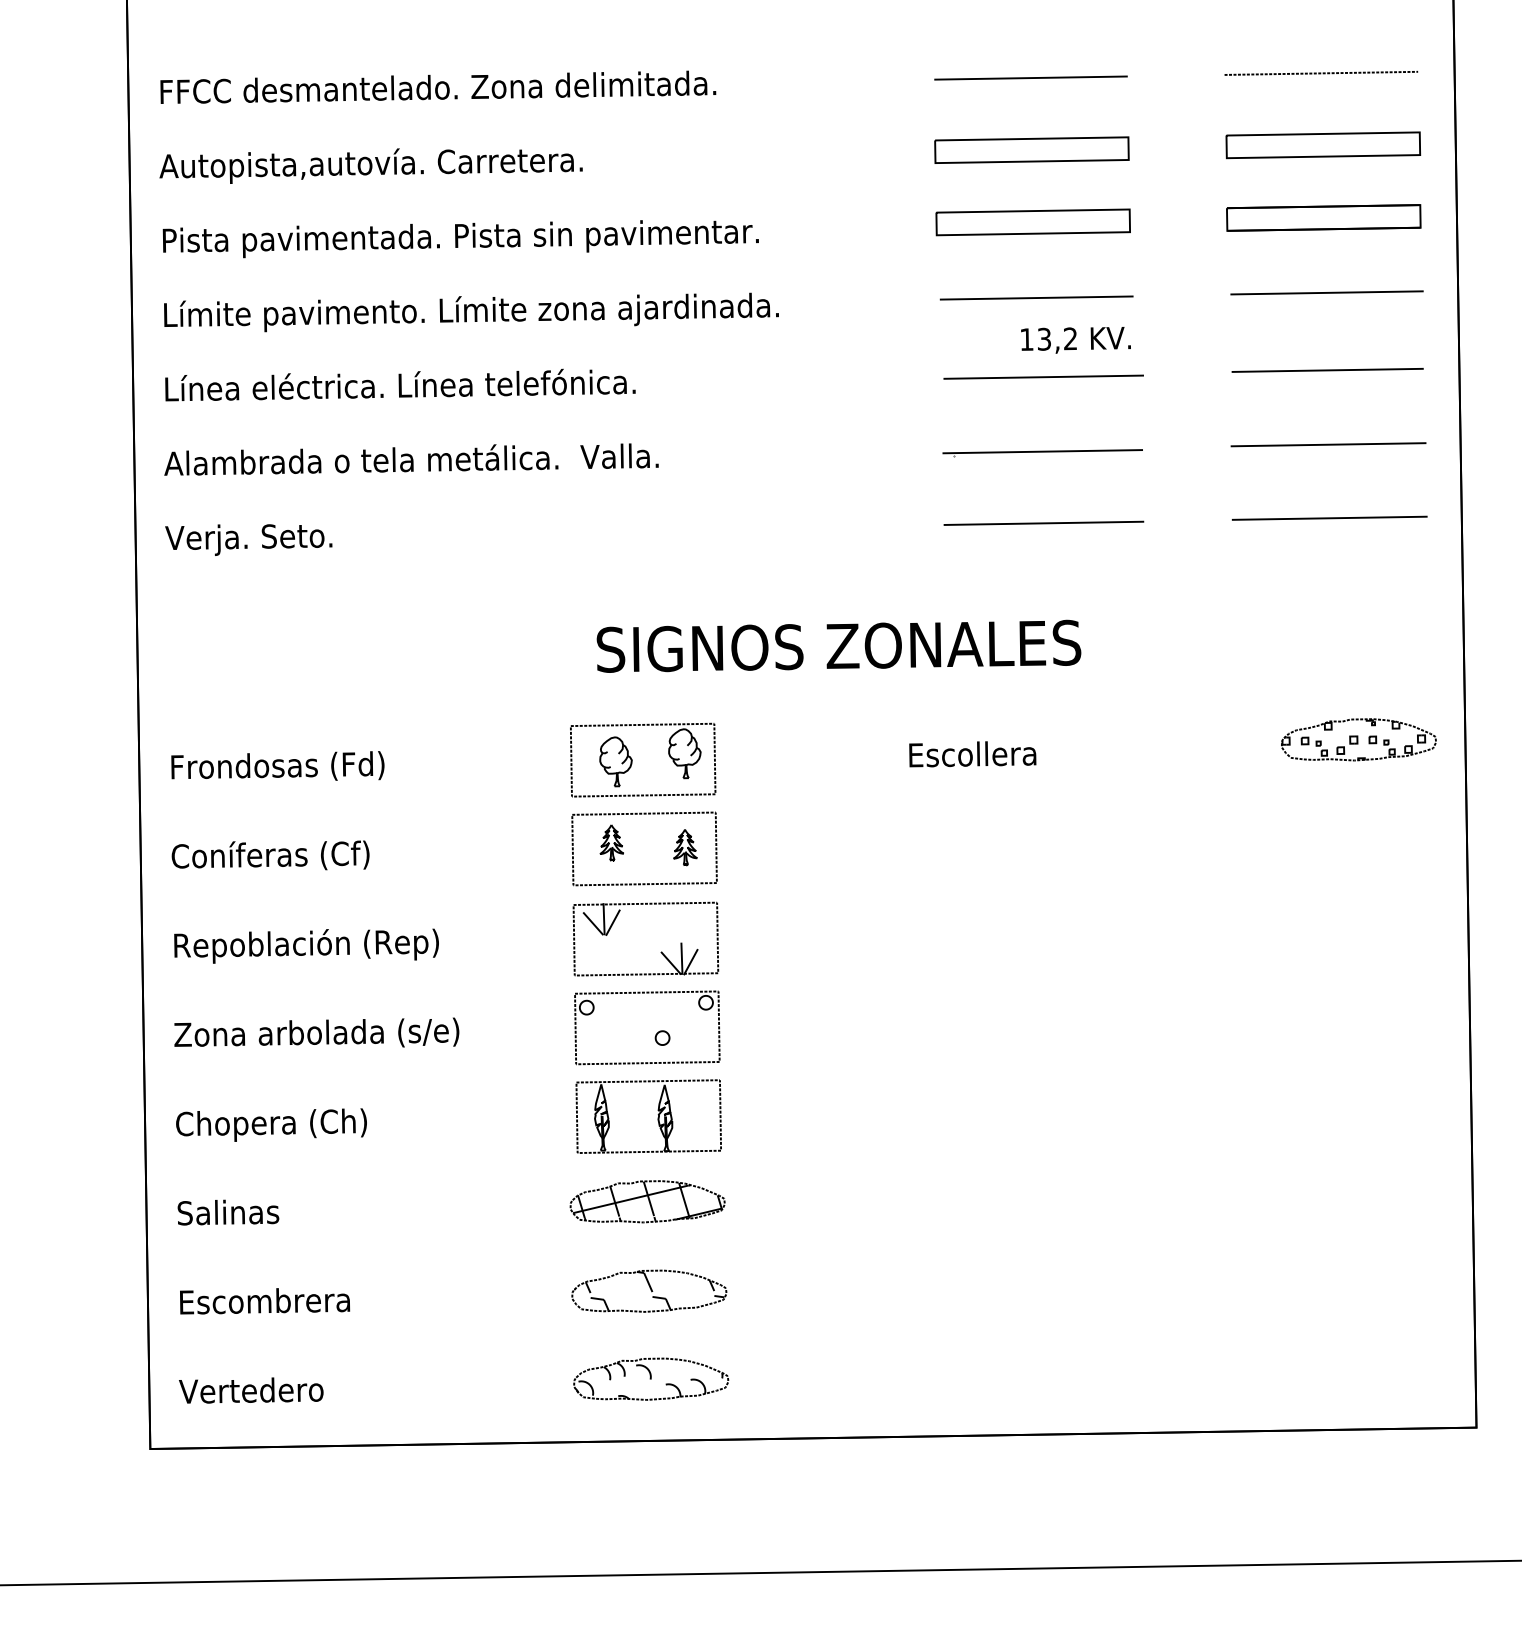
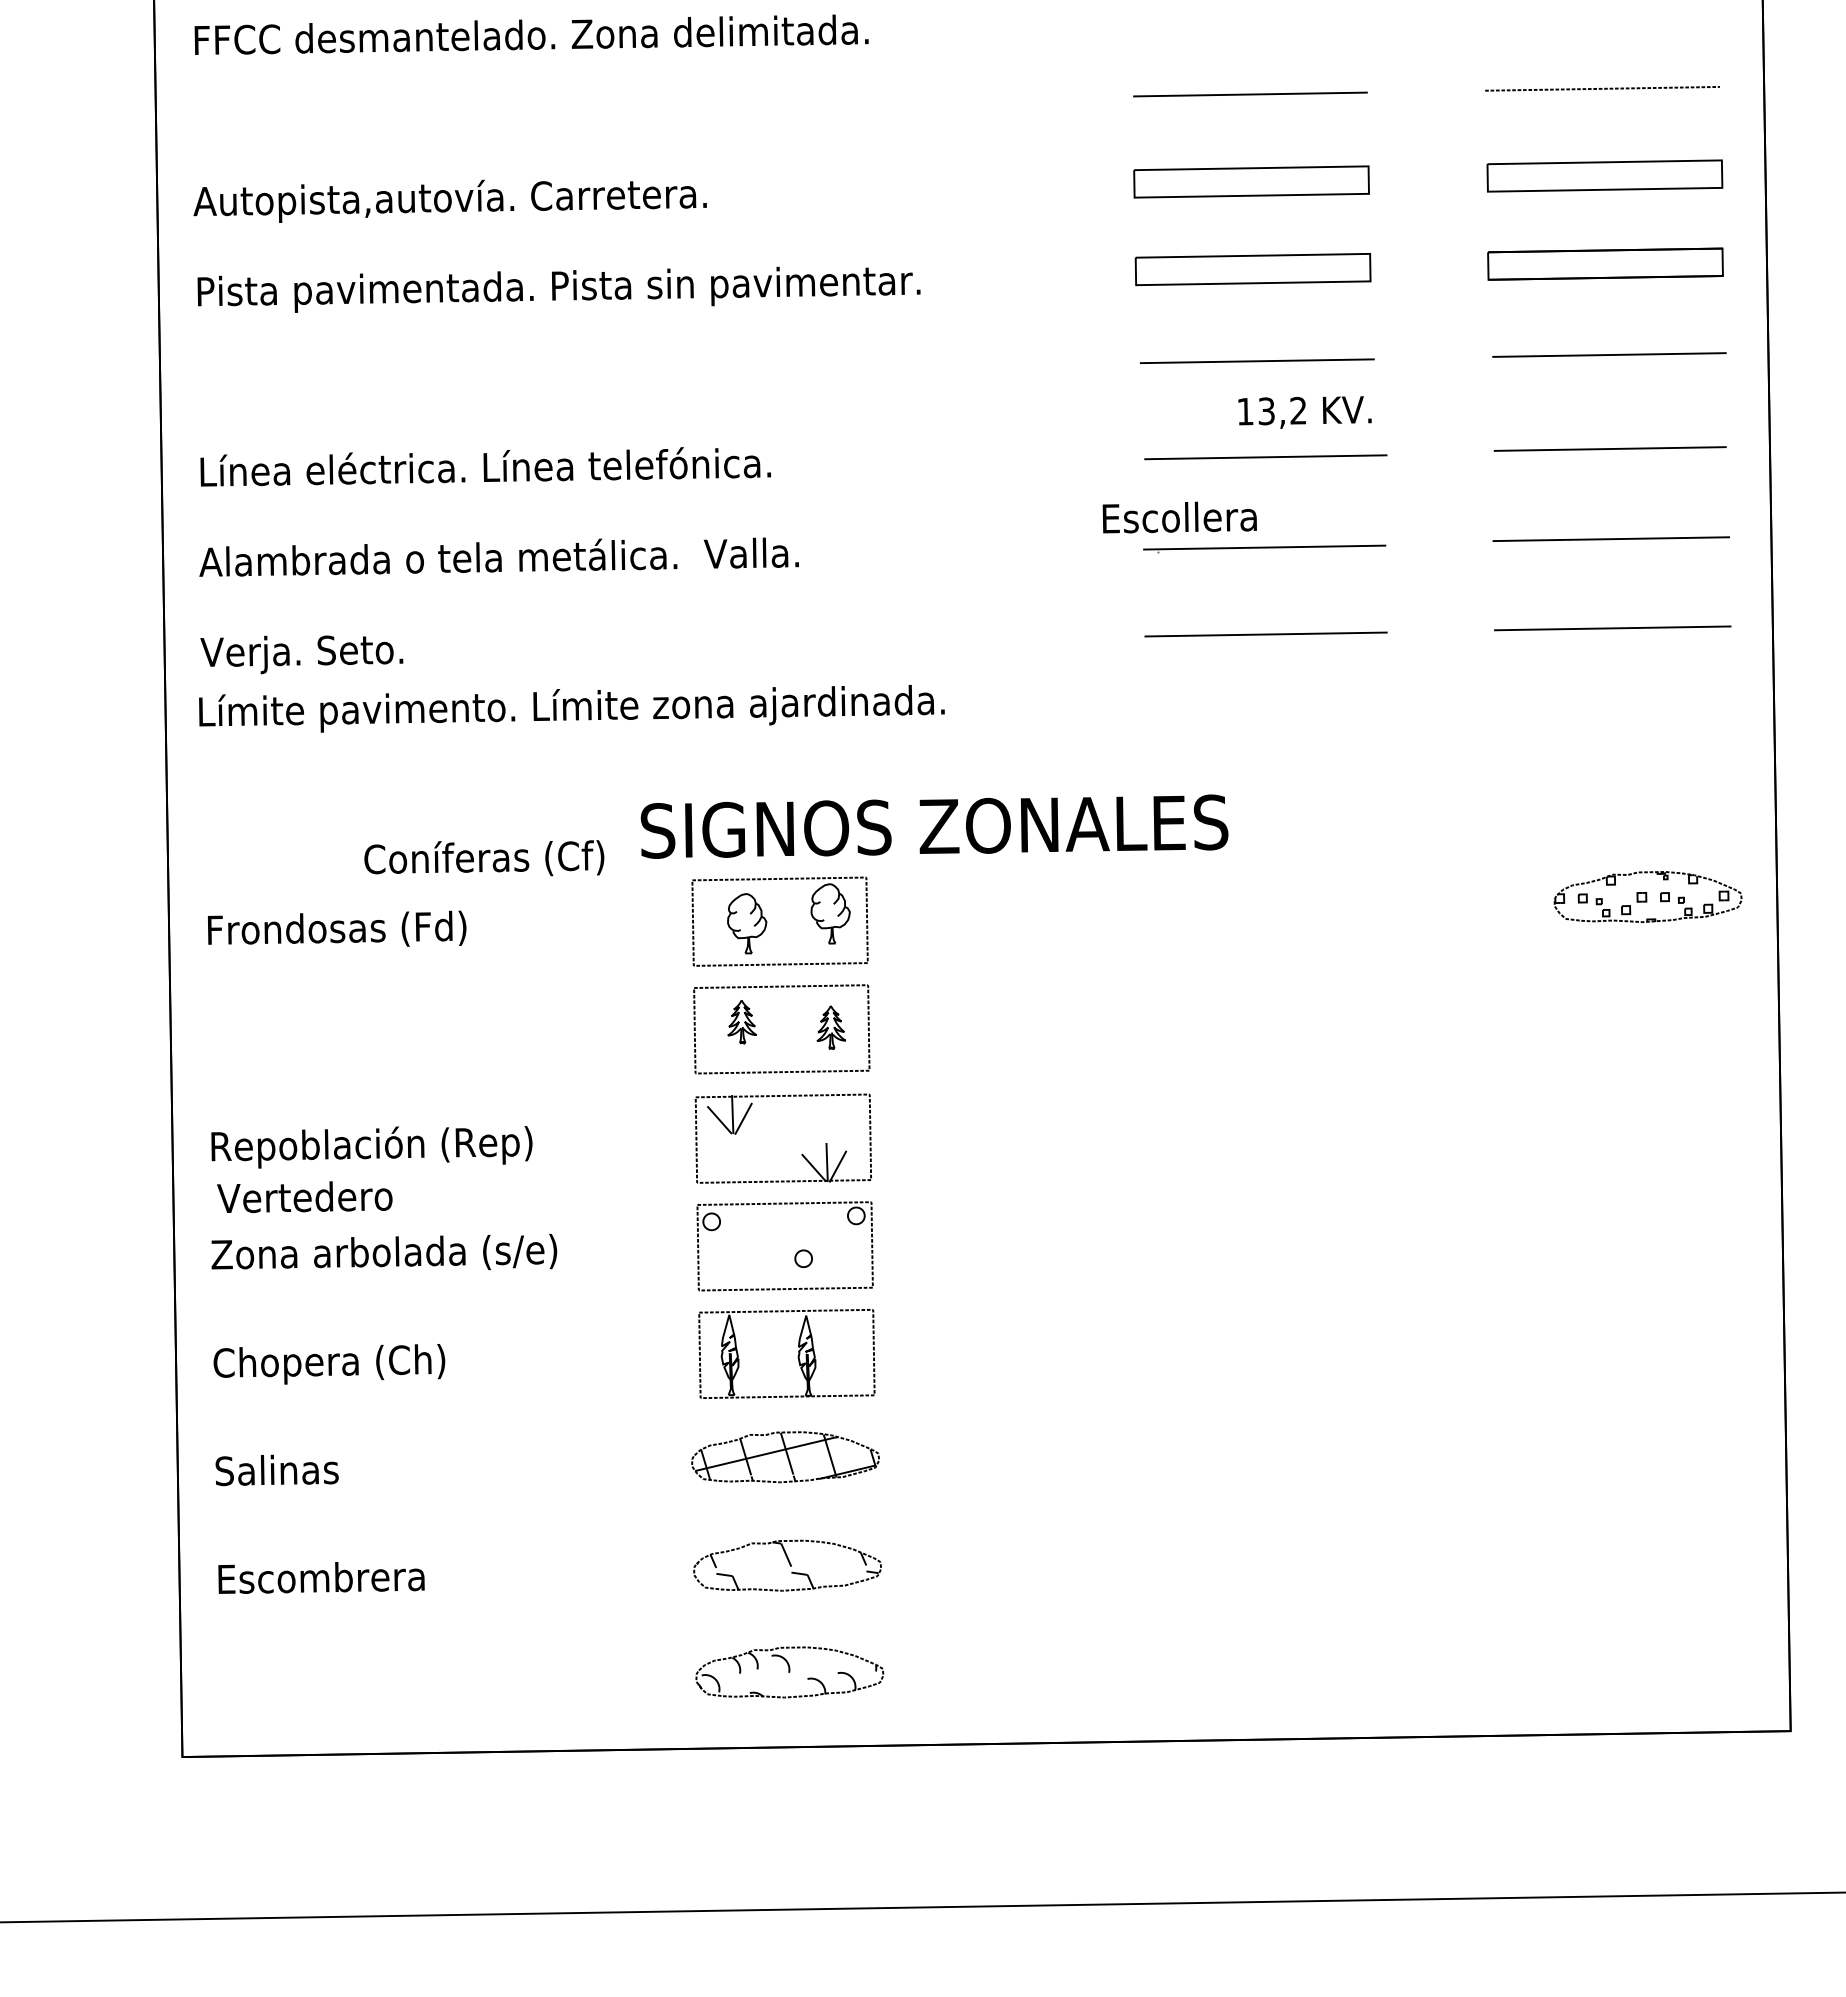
text: (438, 87) -> (531, 34), moved
text: (471, 312) -> (571, 708), moved
text: (838, 646) -> (934, 826), moved
text: (972, 754) -> (1179, 517), moved
text: (270, 855) -> (484, 858), moved
text: (250, 1390) -> (304, 1197), moved

